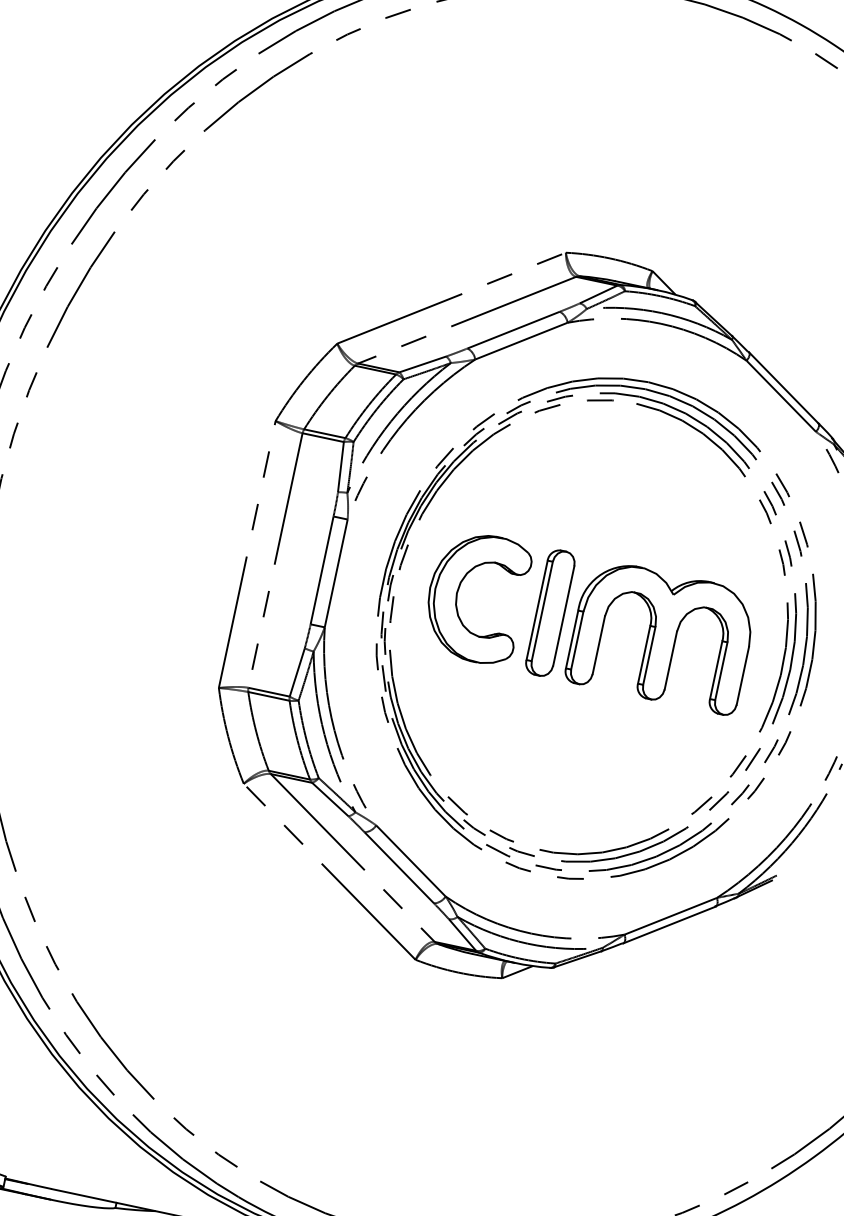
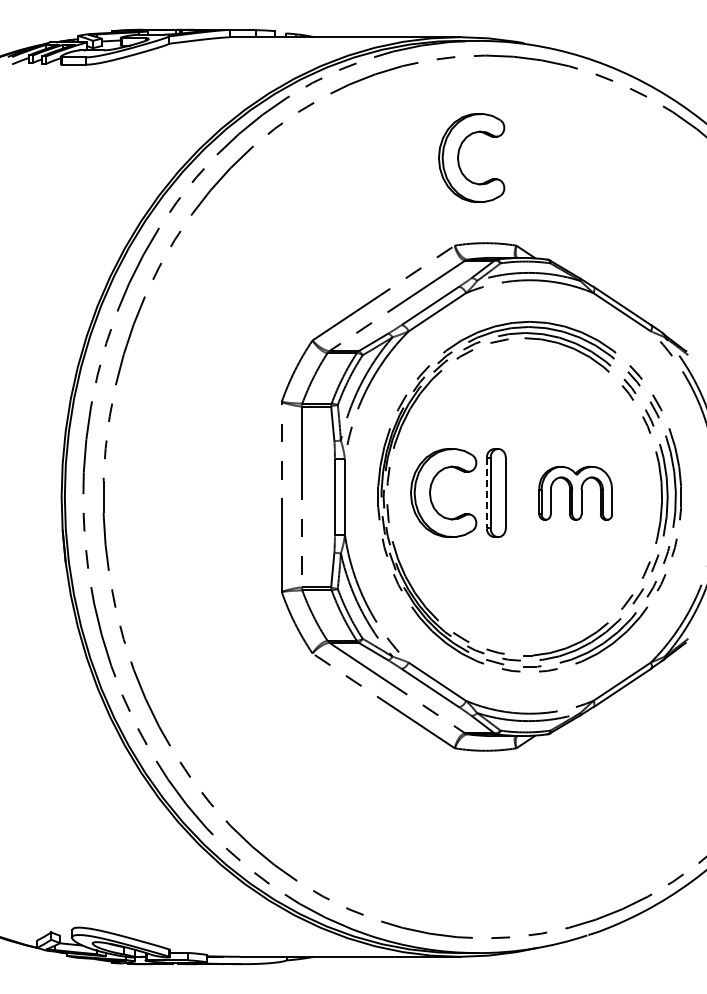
part: (599, 127) -> (459, 155), added
line: (536, 610) -> (486, 493), solid -> dashed
part: (661, 637) -> (575, 493), size x0.6

